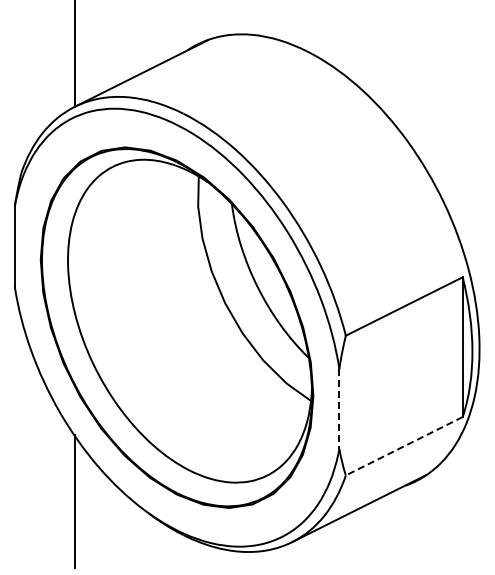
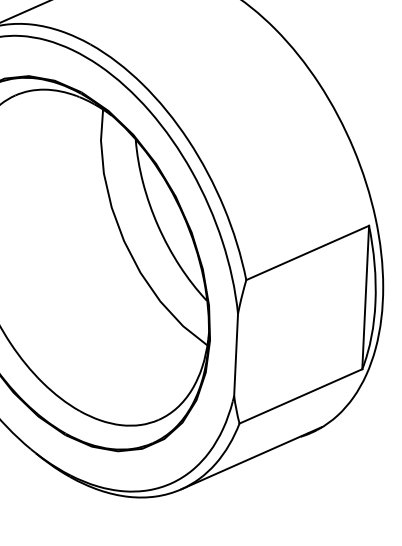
line: (339, 408) -> (236, 354), dashed -> solid
line: (403, 446) -> (300, 396), dashed -> solid

